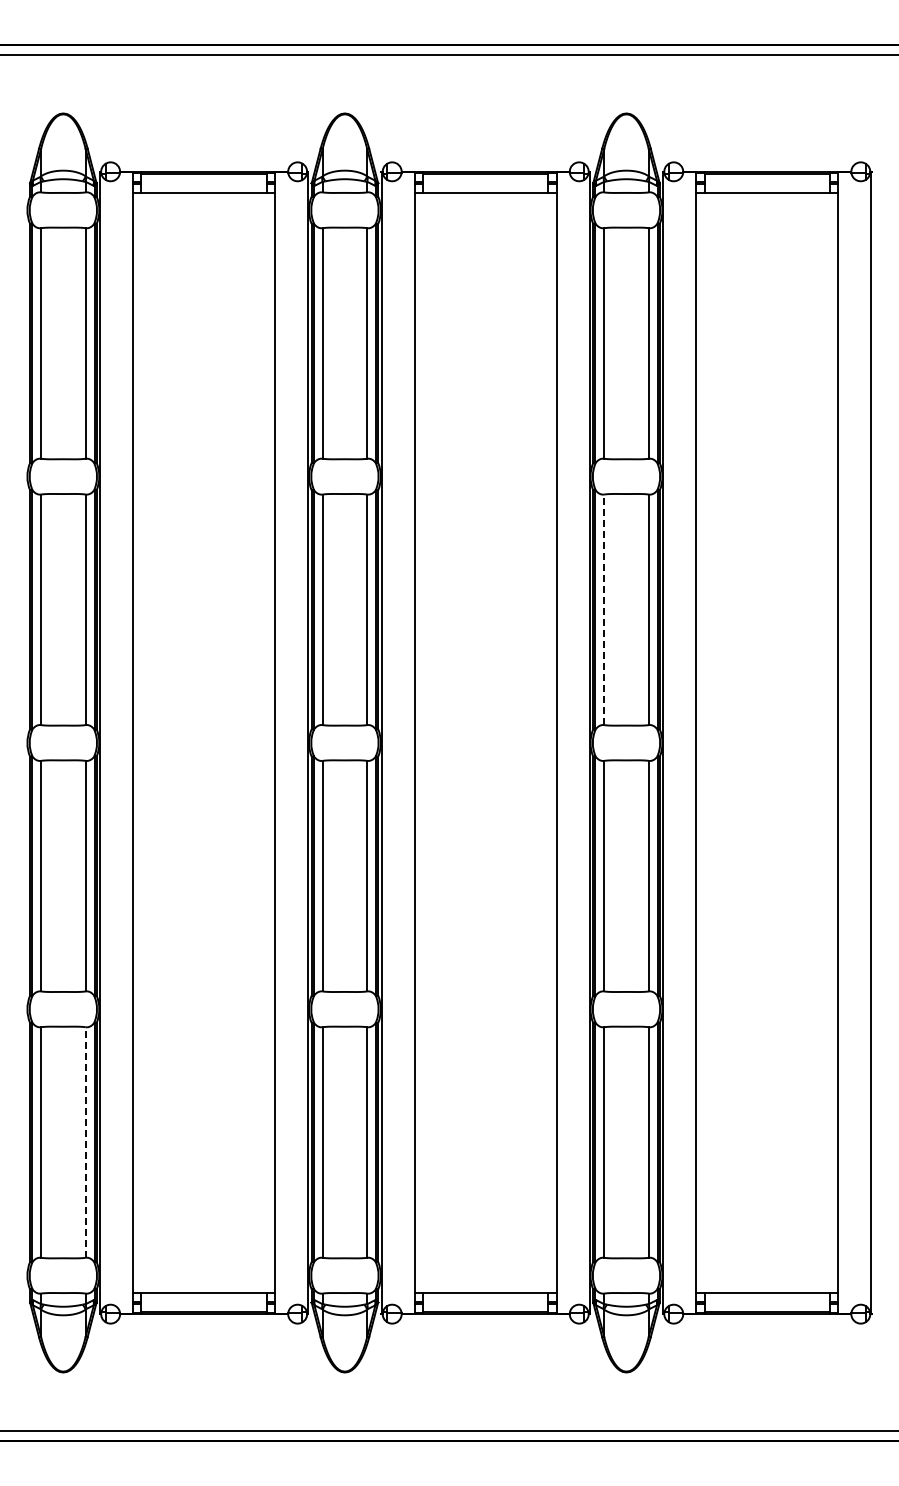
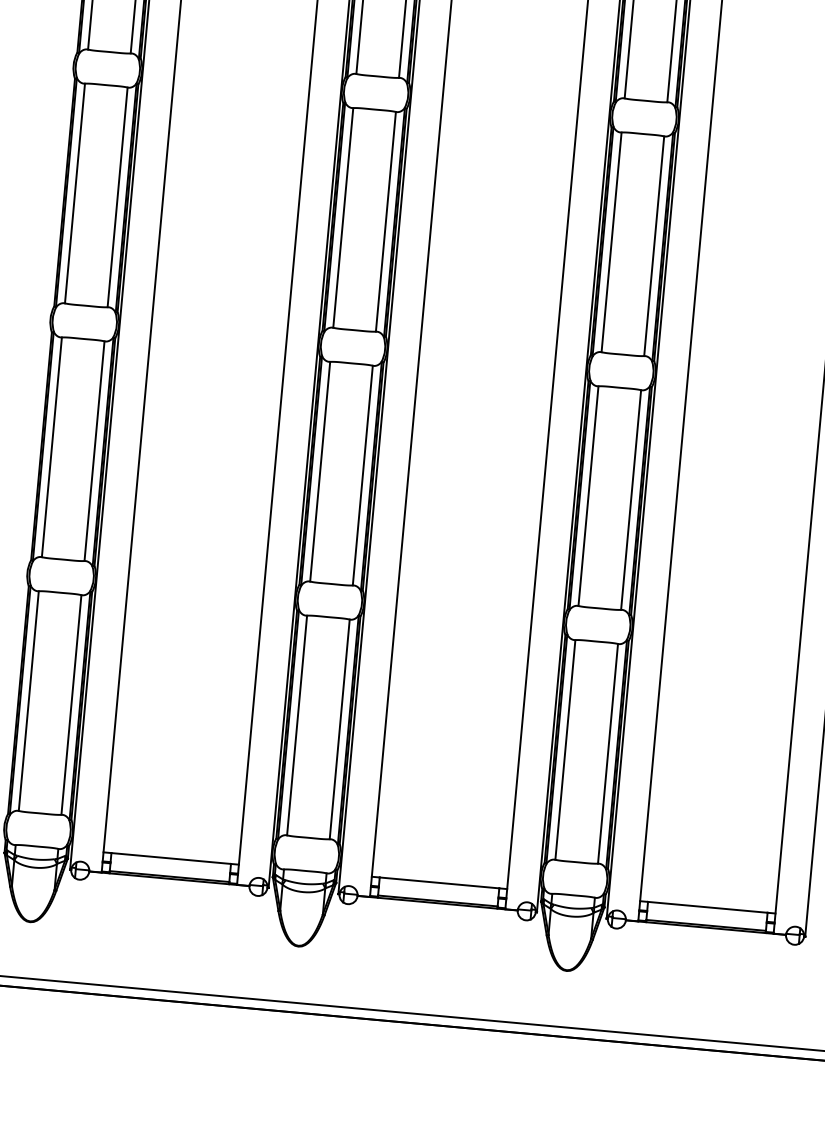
line: (604, 609) -> (611, 242), dashed -> solid
line: (85, 1142) -> (71, 704), dashed -> solid

